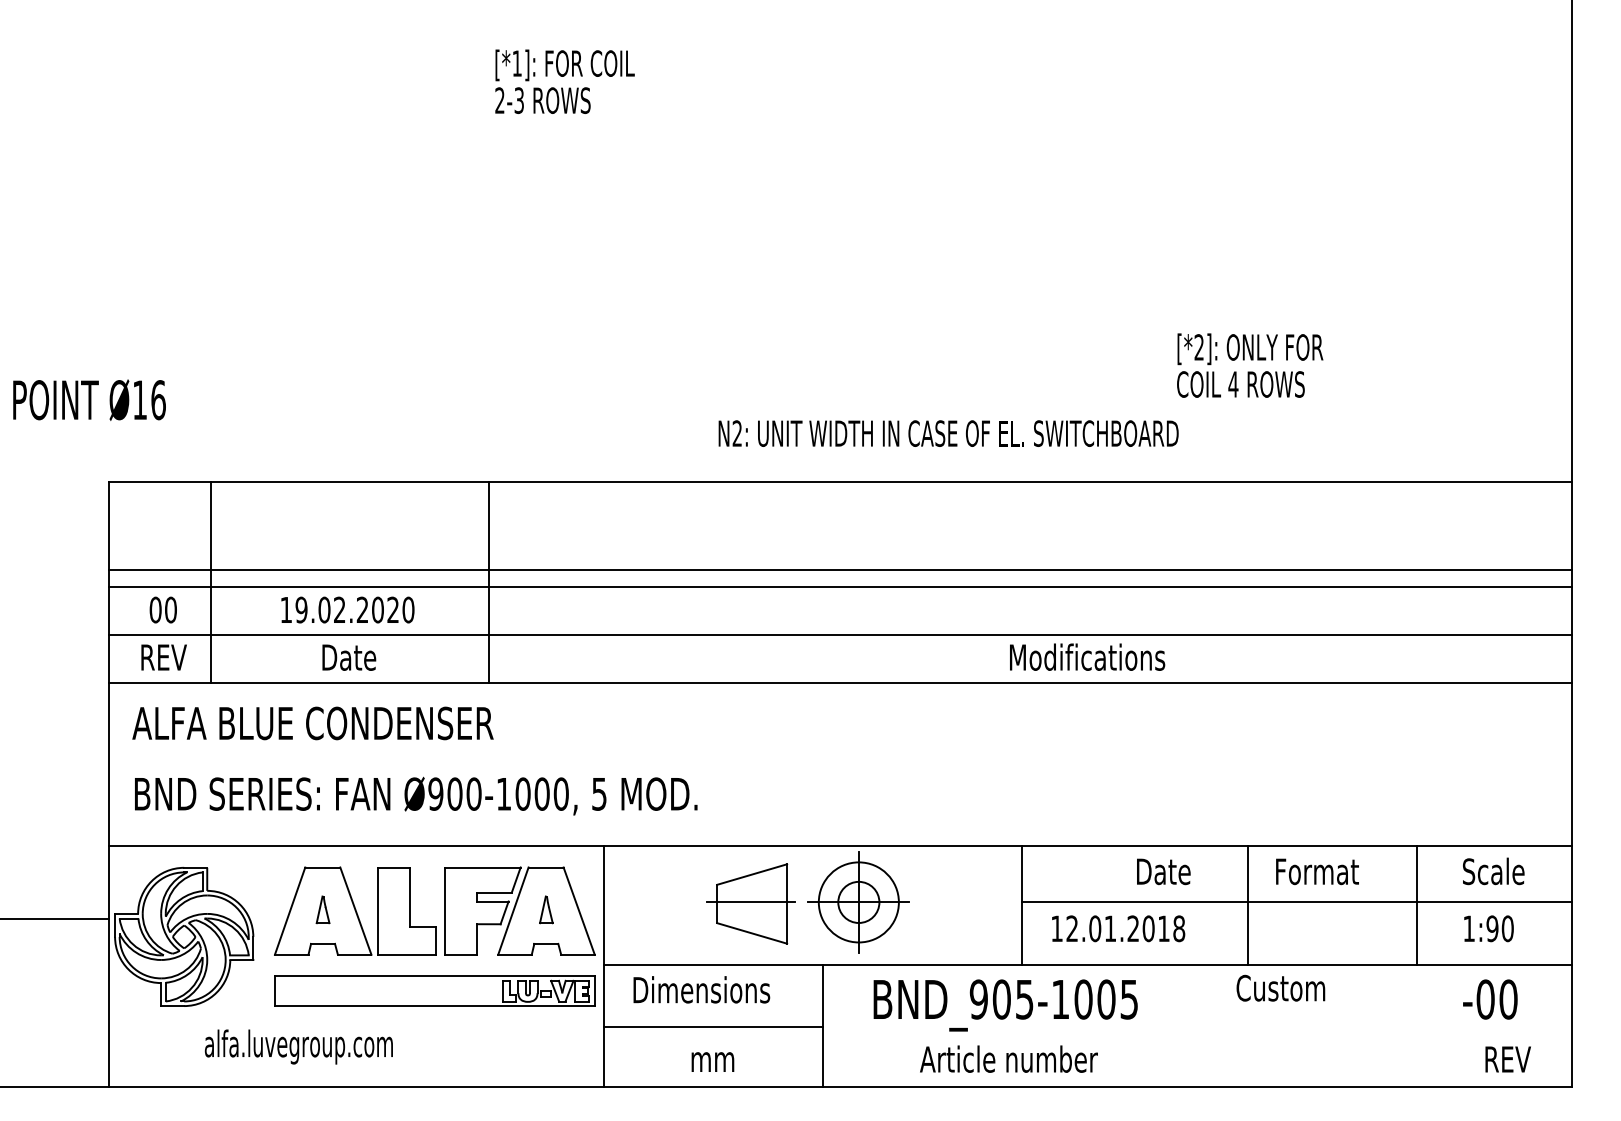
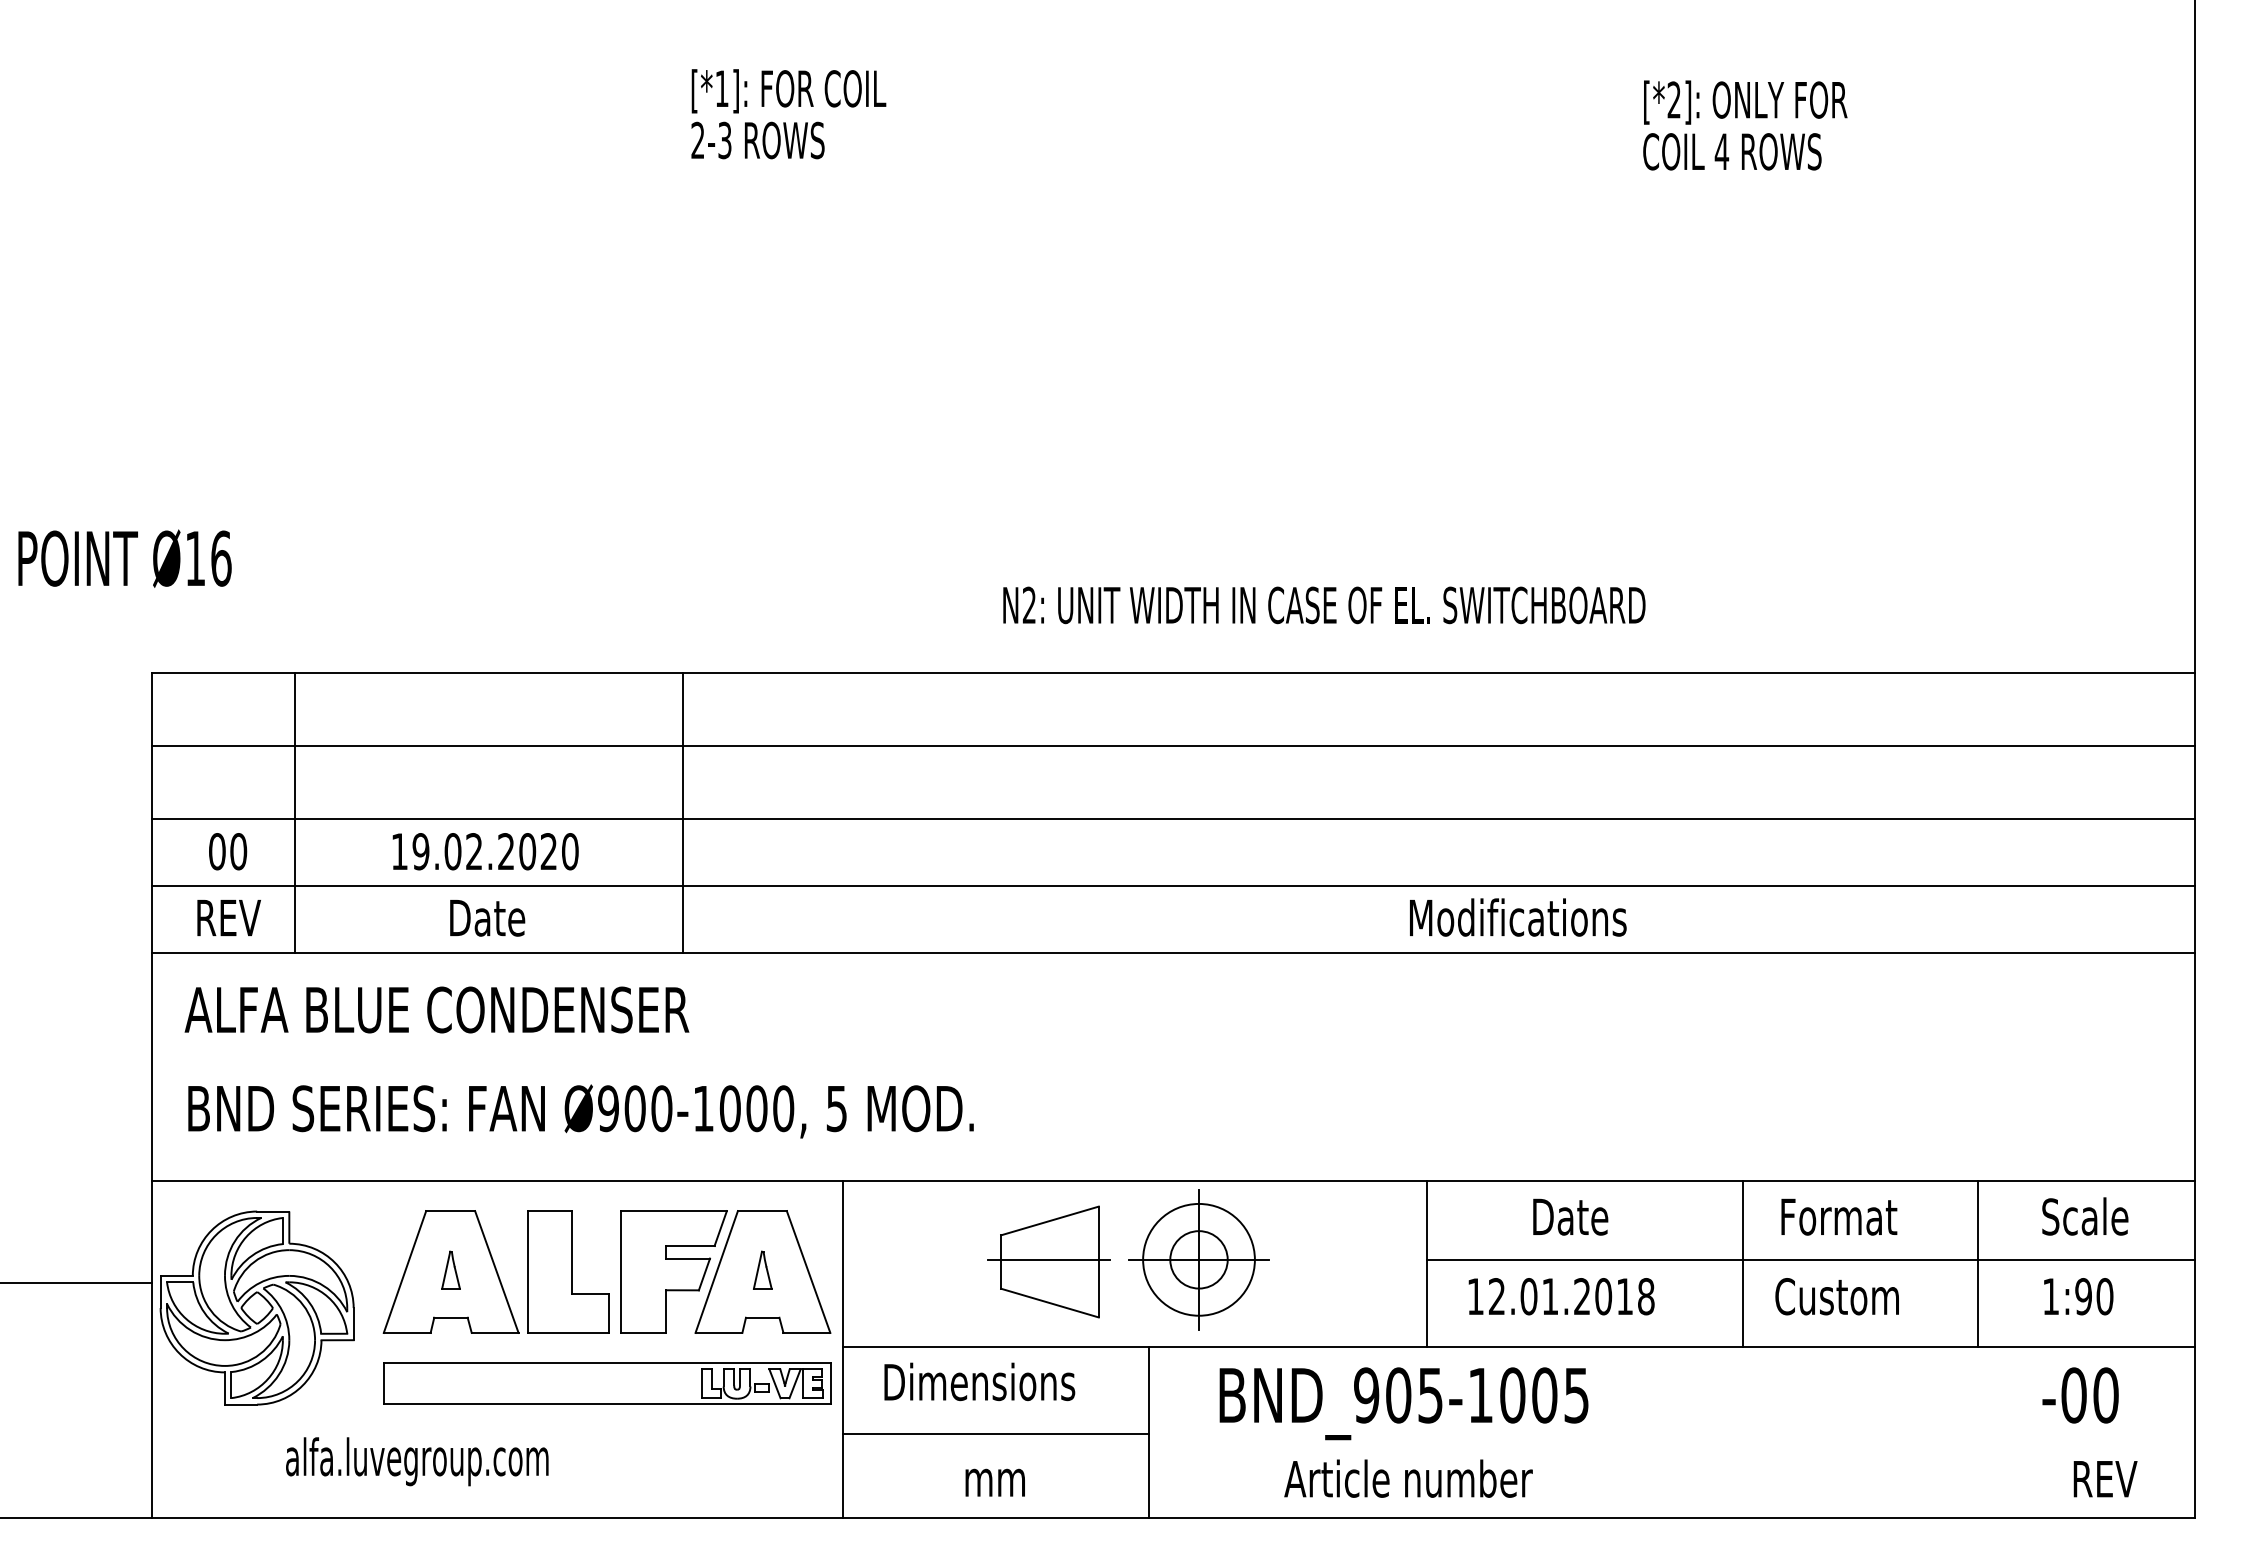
text: (1250, 365) -> (1745, 125), moved
line: (840, 569) -> (1173, 746), moved
text: (1163, 871) -> (1570, 1216), moved
text: (1280, 988) -> (1836, 1296), moved

